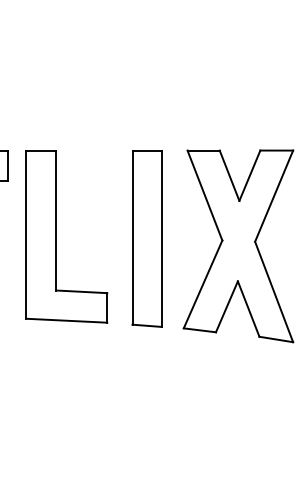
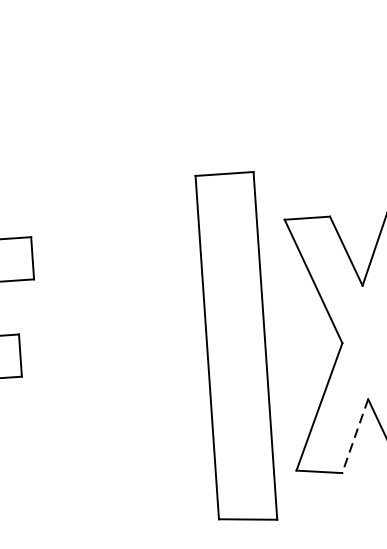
part: (56, 236) -> (108, 353), removed
part: (146, 238) -> (235, 347), size x1.4
line: (226, 306) -> (354, 435), solid -> dashed

